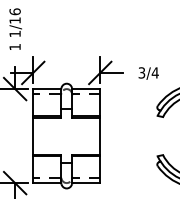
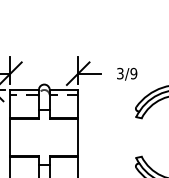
text: (154, 72) -> (133, 73), 3/4 -> 3/9

